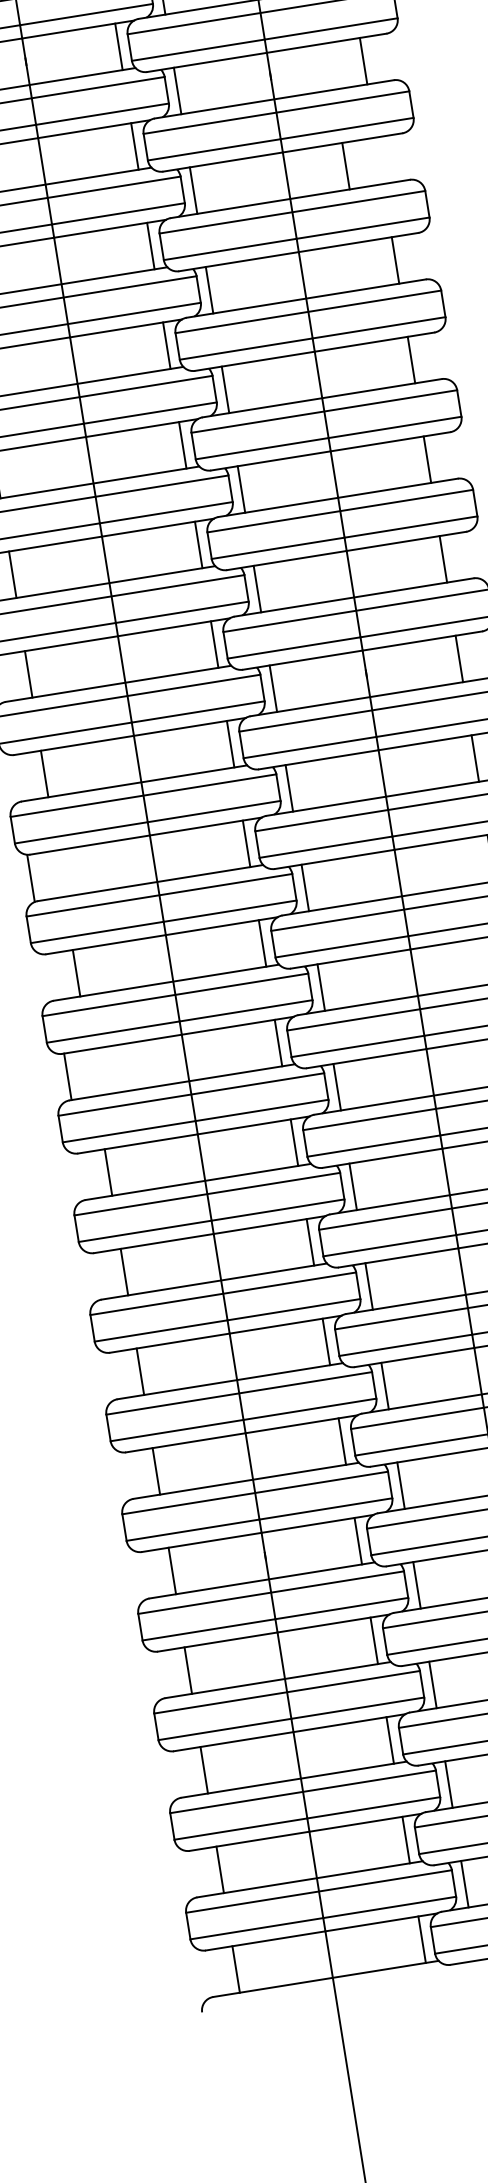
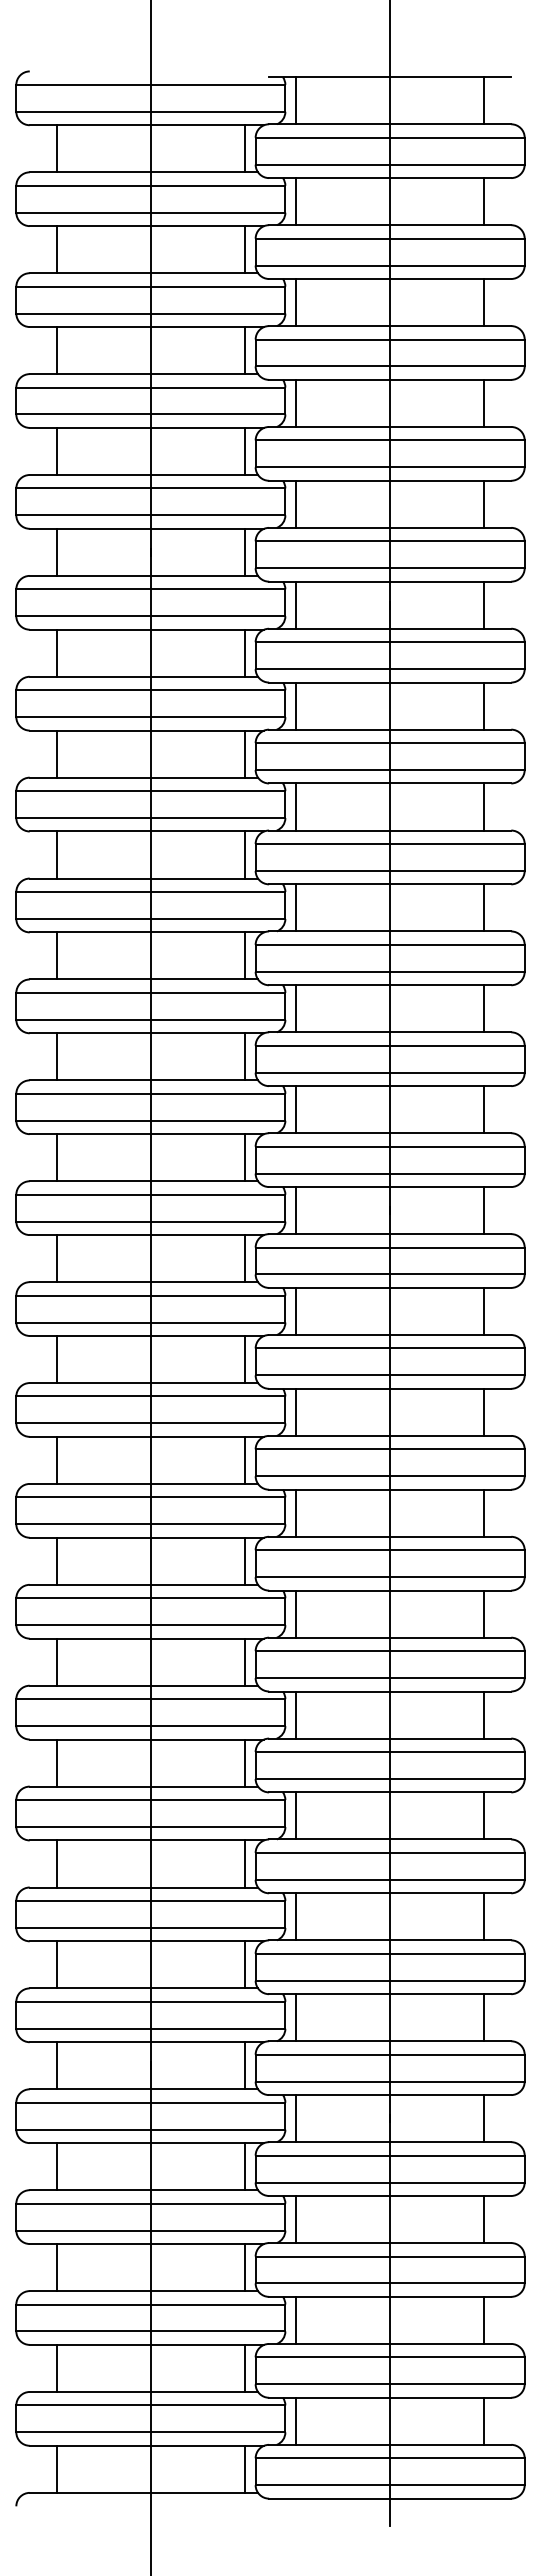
line: (346, 165) -> (484, 705), moved
line: (30, 878) -> (56, 1359), moved
line: (67, 1076) -> (56, 1560), moved

